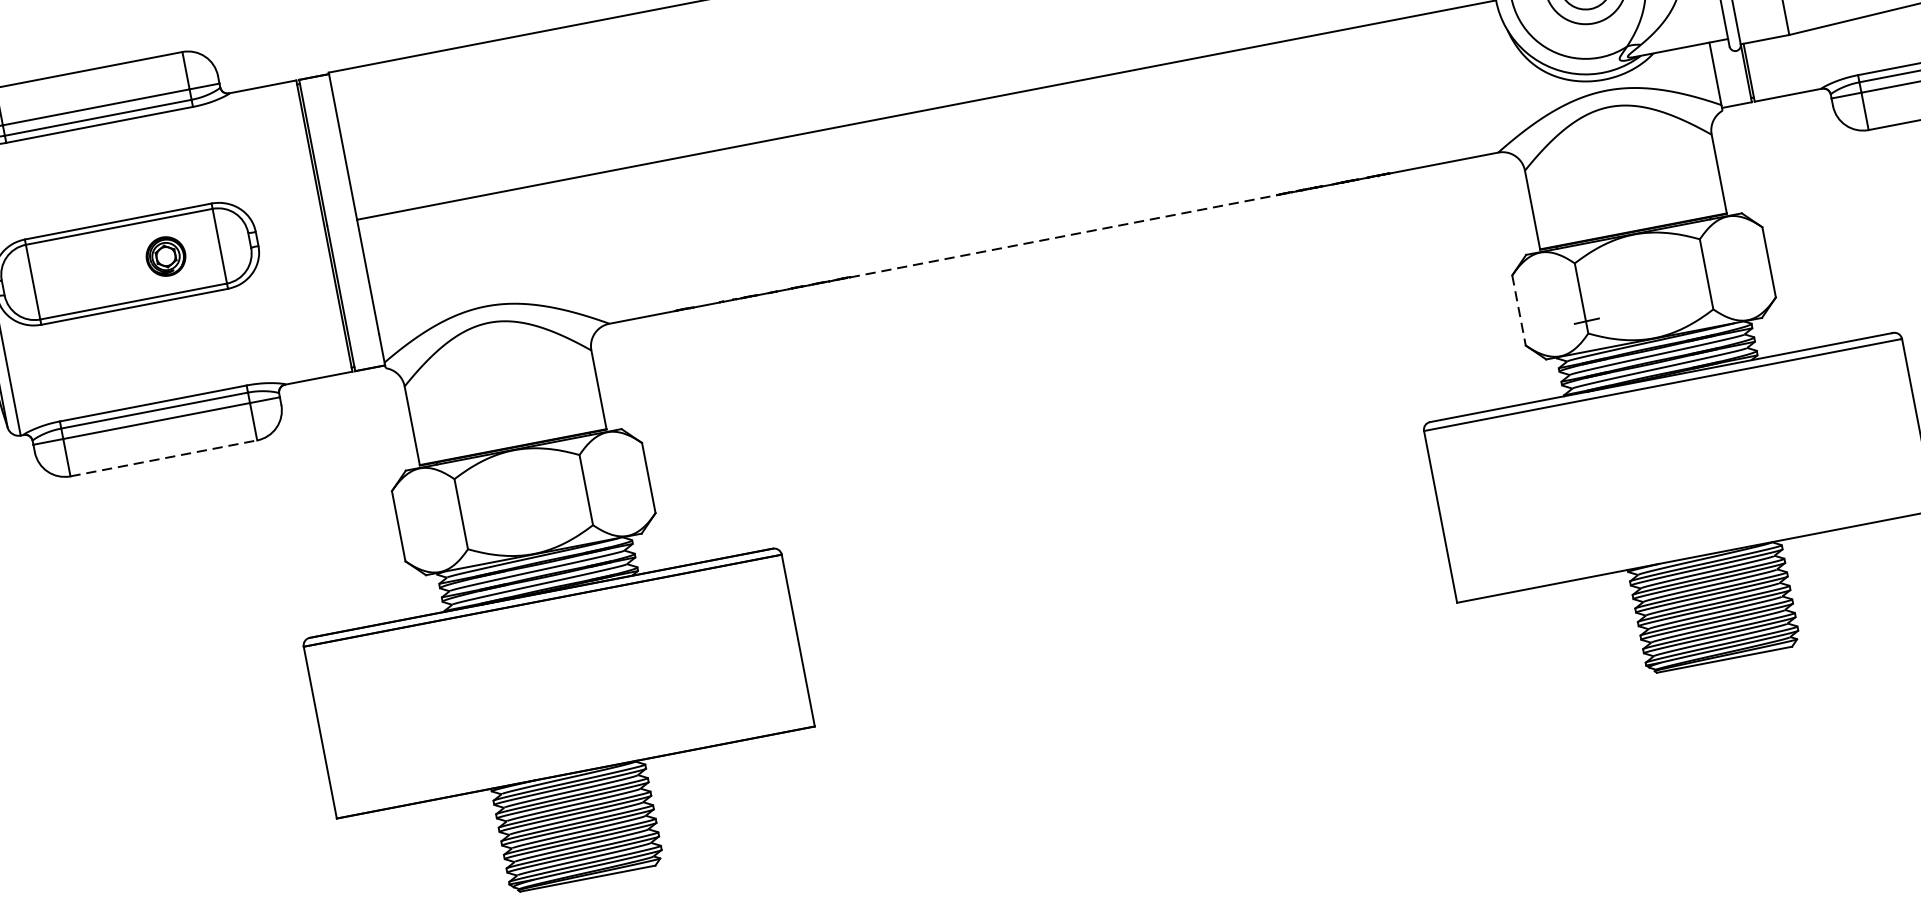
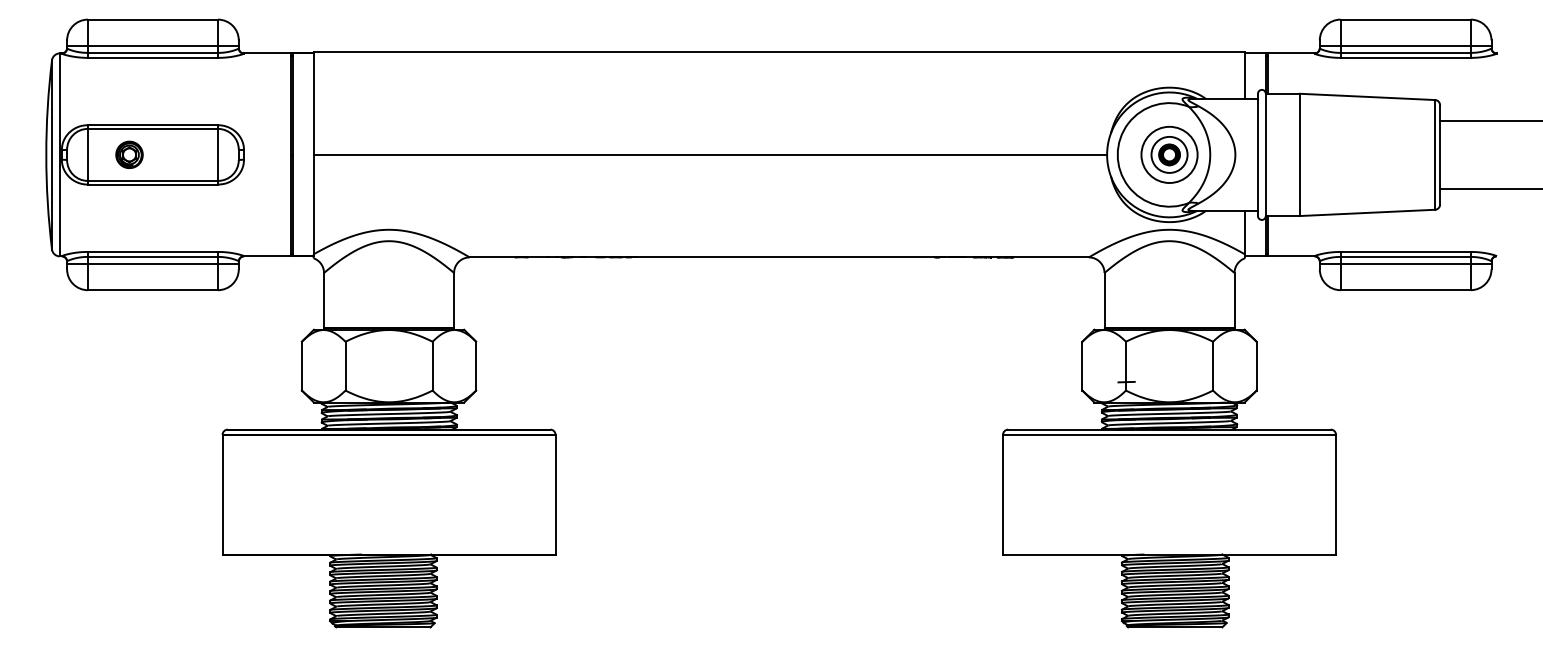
line: (1065, 236) -> (787, 257), dashed -> solid
part: (165, 255) -> (129, 154), moved
line: (1519, 310) -> (1082, 366), dashed -> solid
line: (164, 458) -> (153, 290), dashed -> solid

